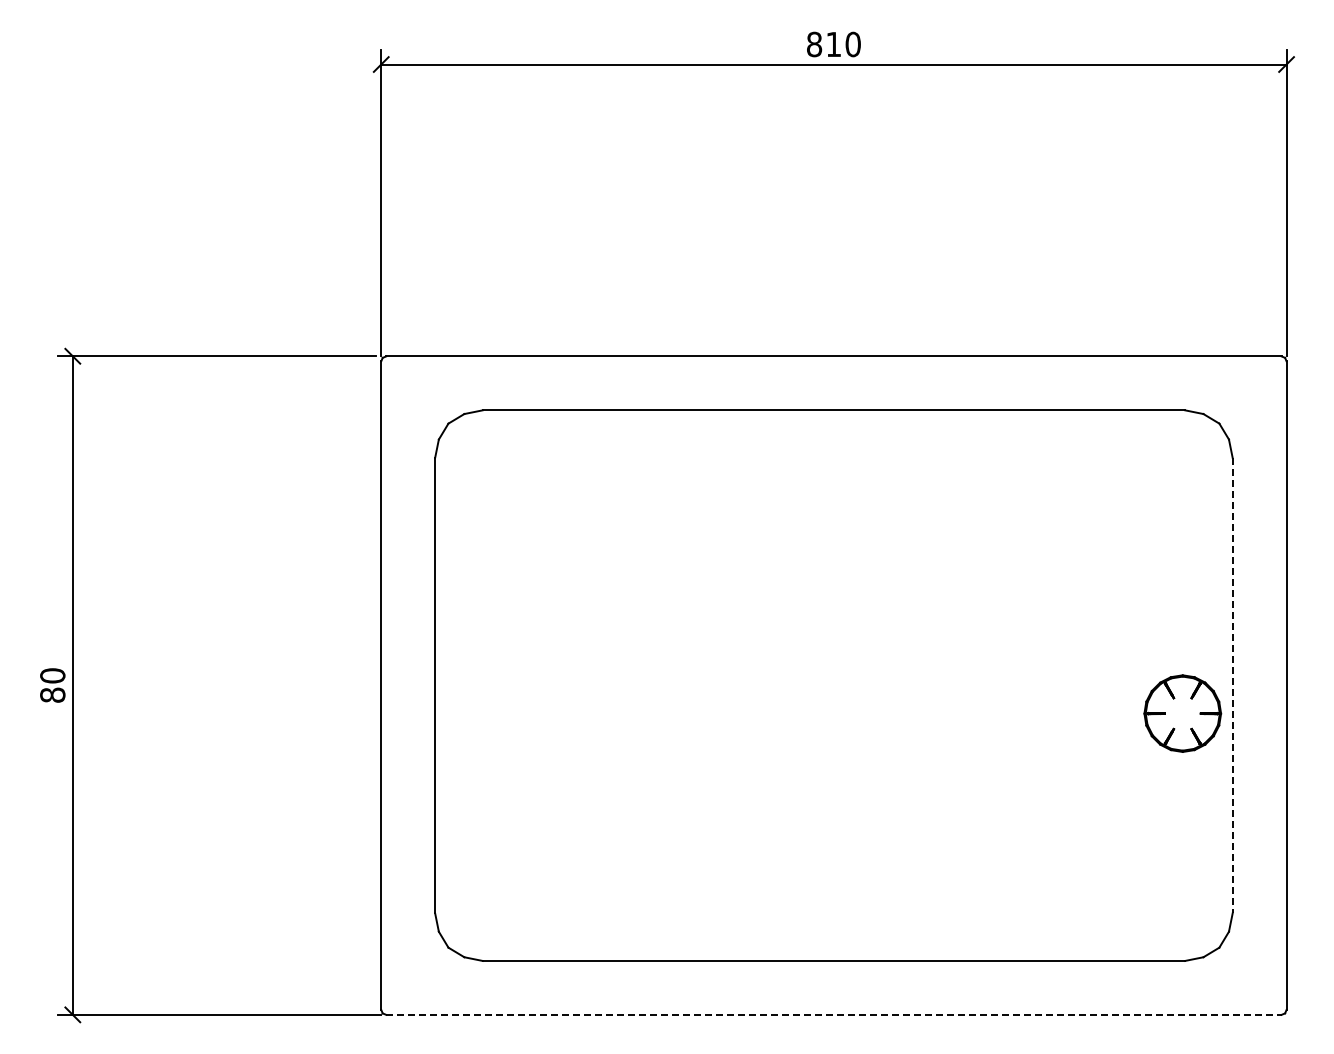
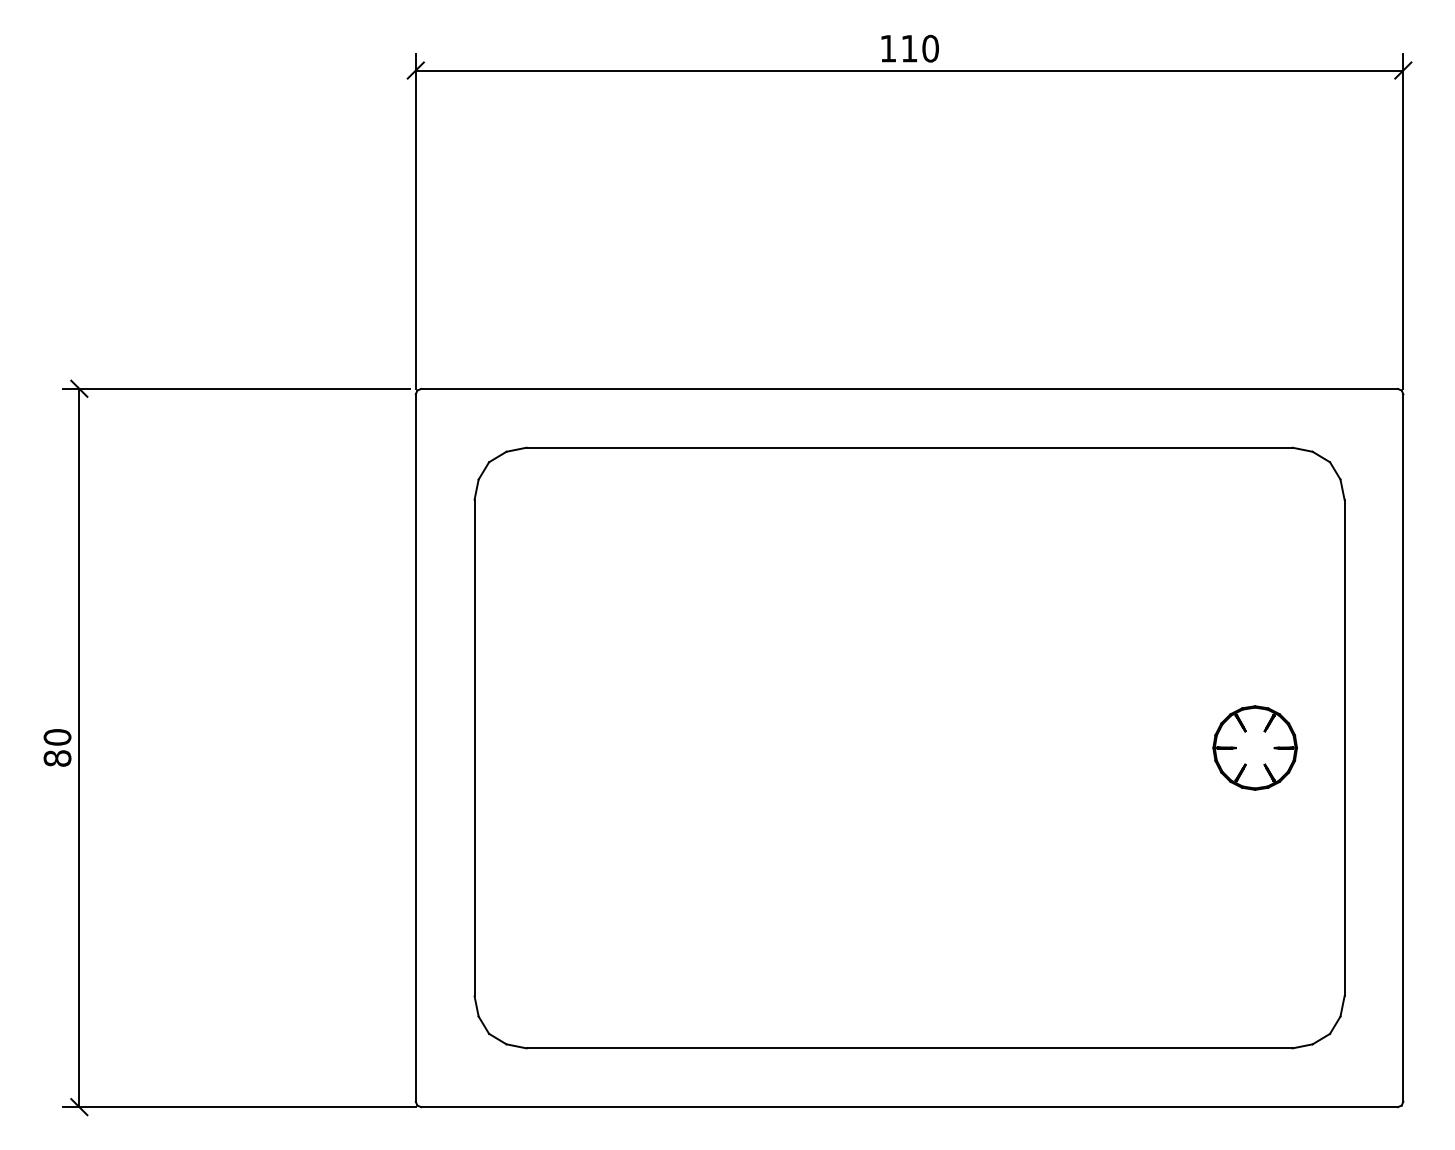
text: (814, 44) -> (888, 48), 810 -> 110
line: (1232, 685) -> (1344, 747), dashed -> solid
part: (1182, 713) -> (1254, 747), moved
line: (833, 1014) -> (909, 1106), dashed -> solid

